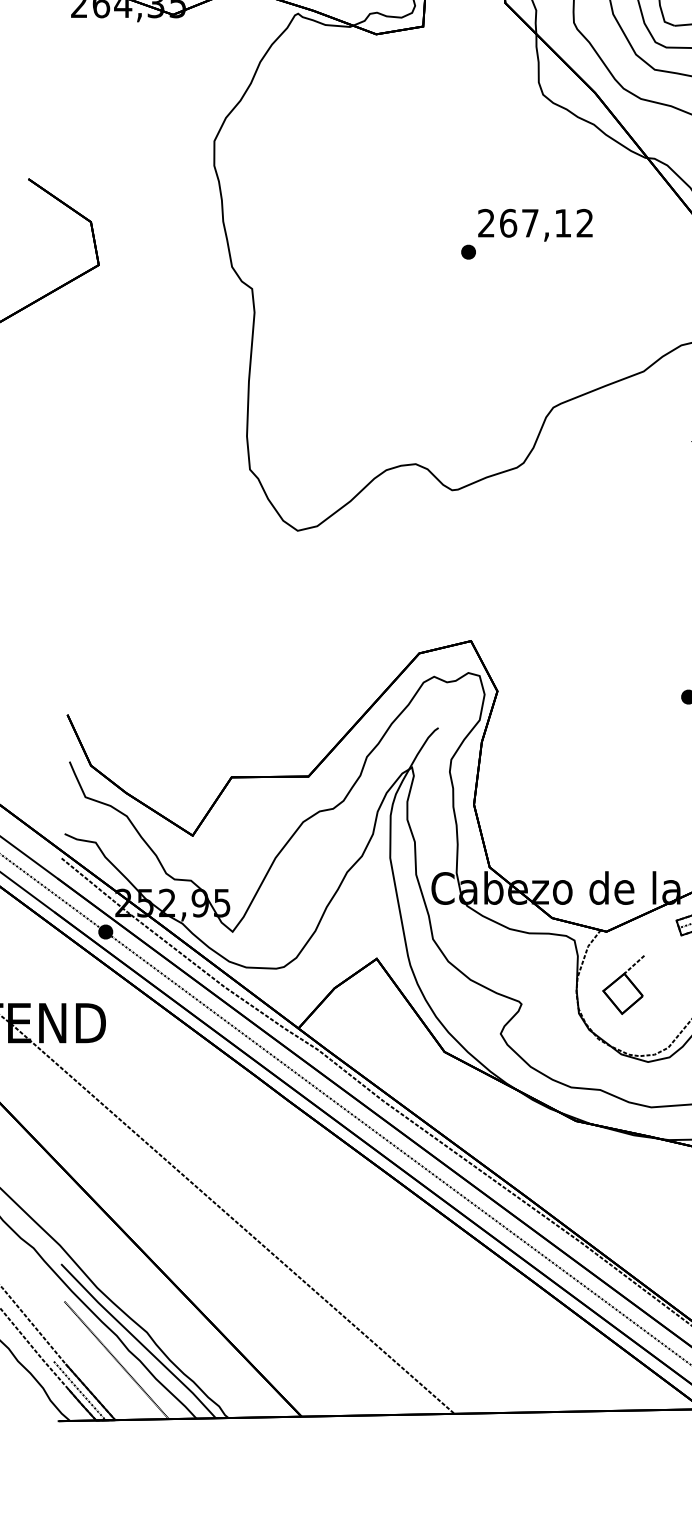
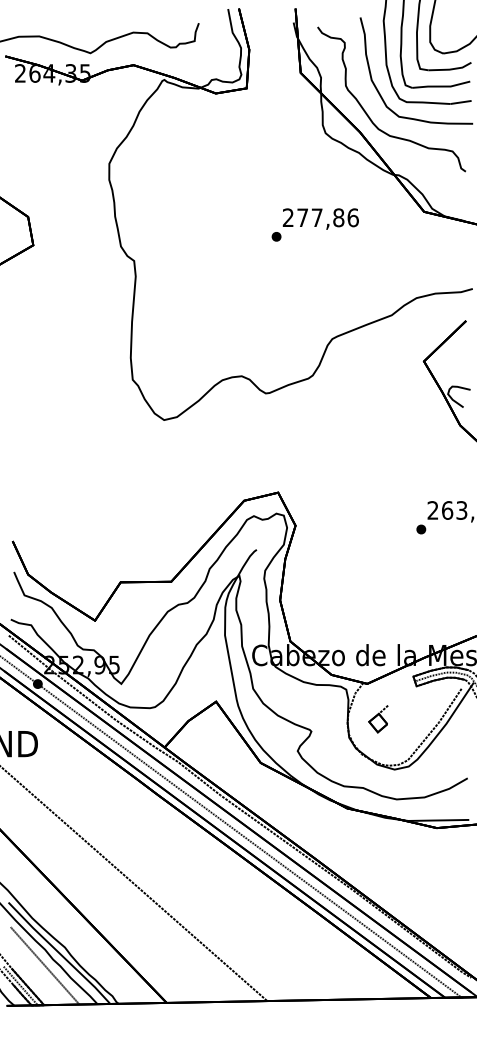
text: (546, 222) -> (327, 217), 267,12 -> 277,86
part: (623, 985) -> (378, 719), size x0.7

